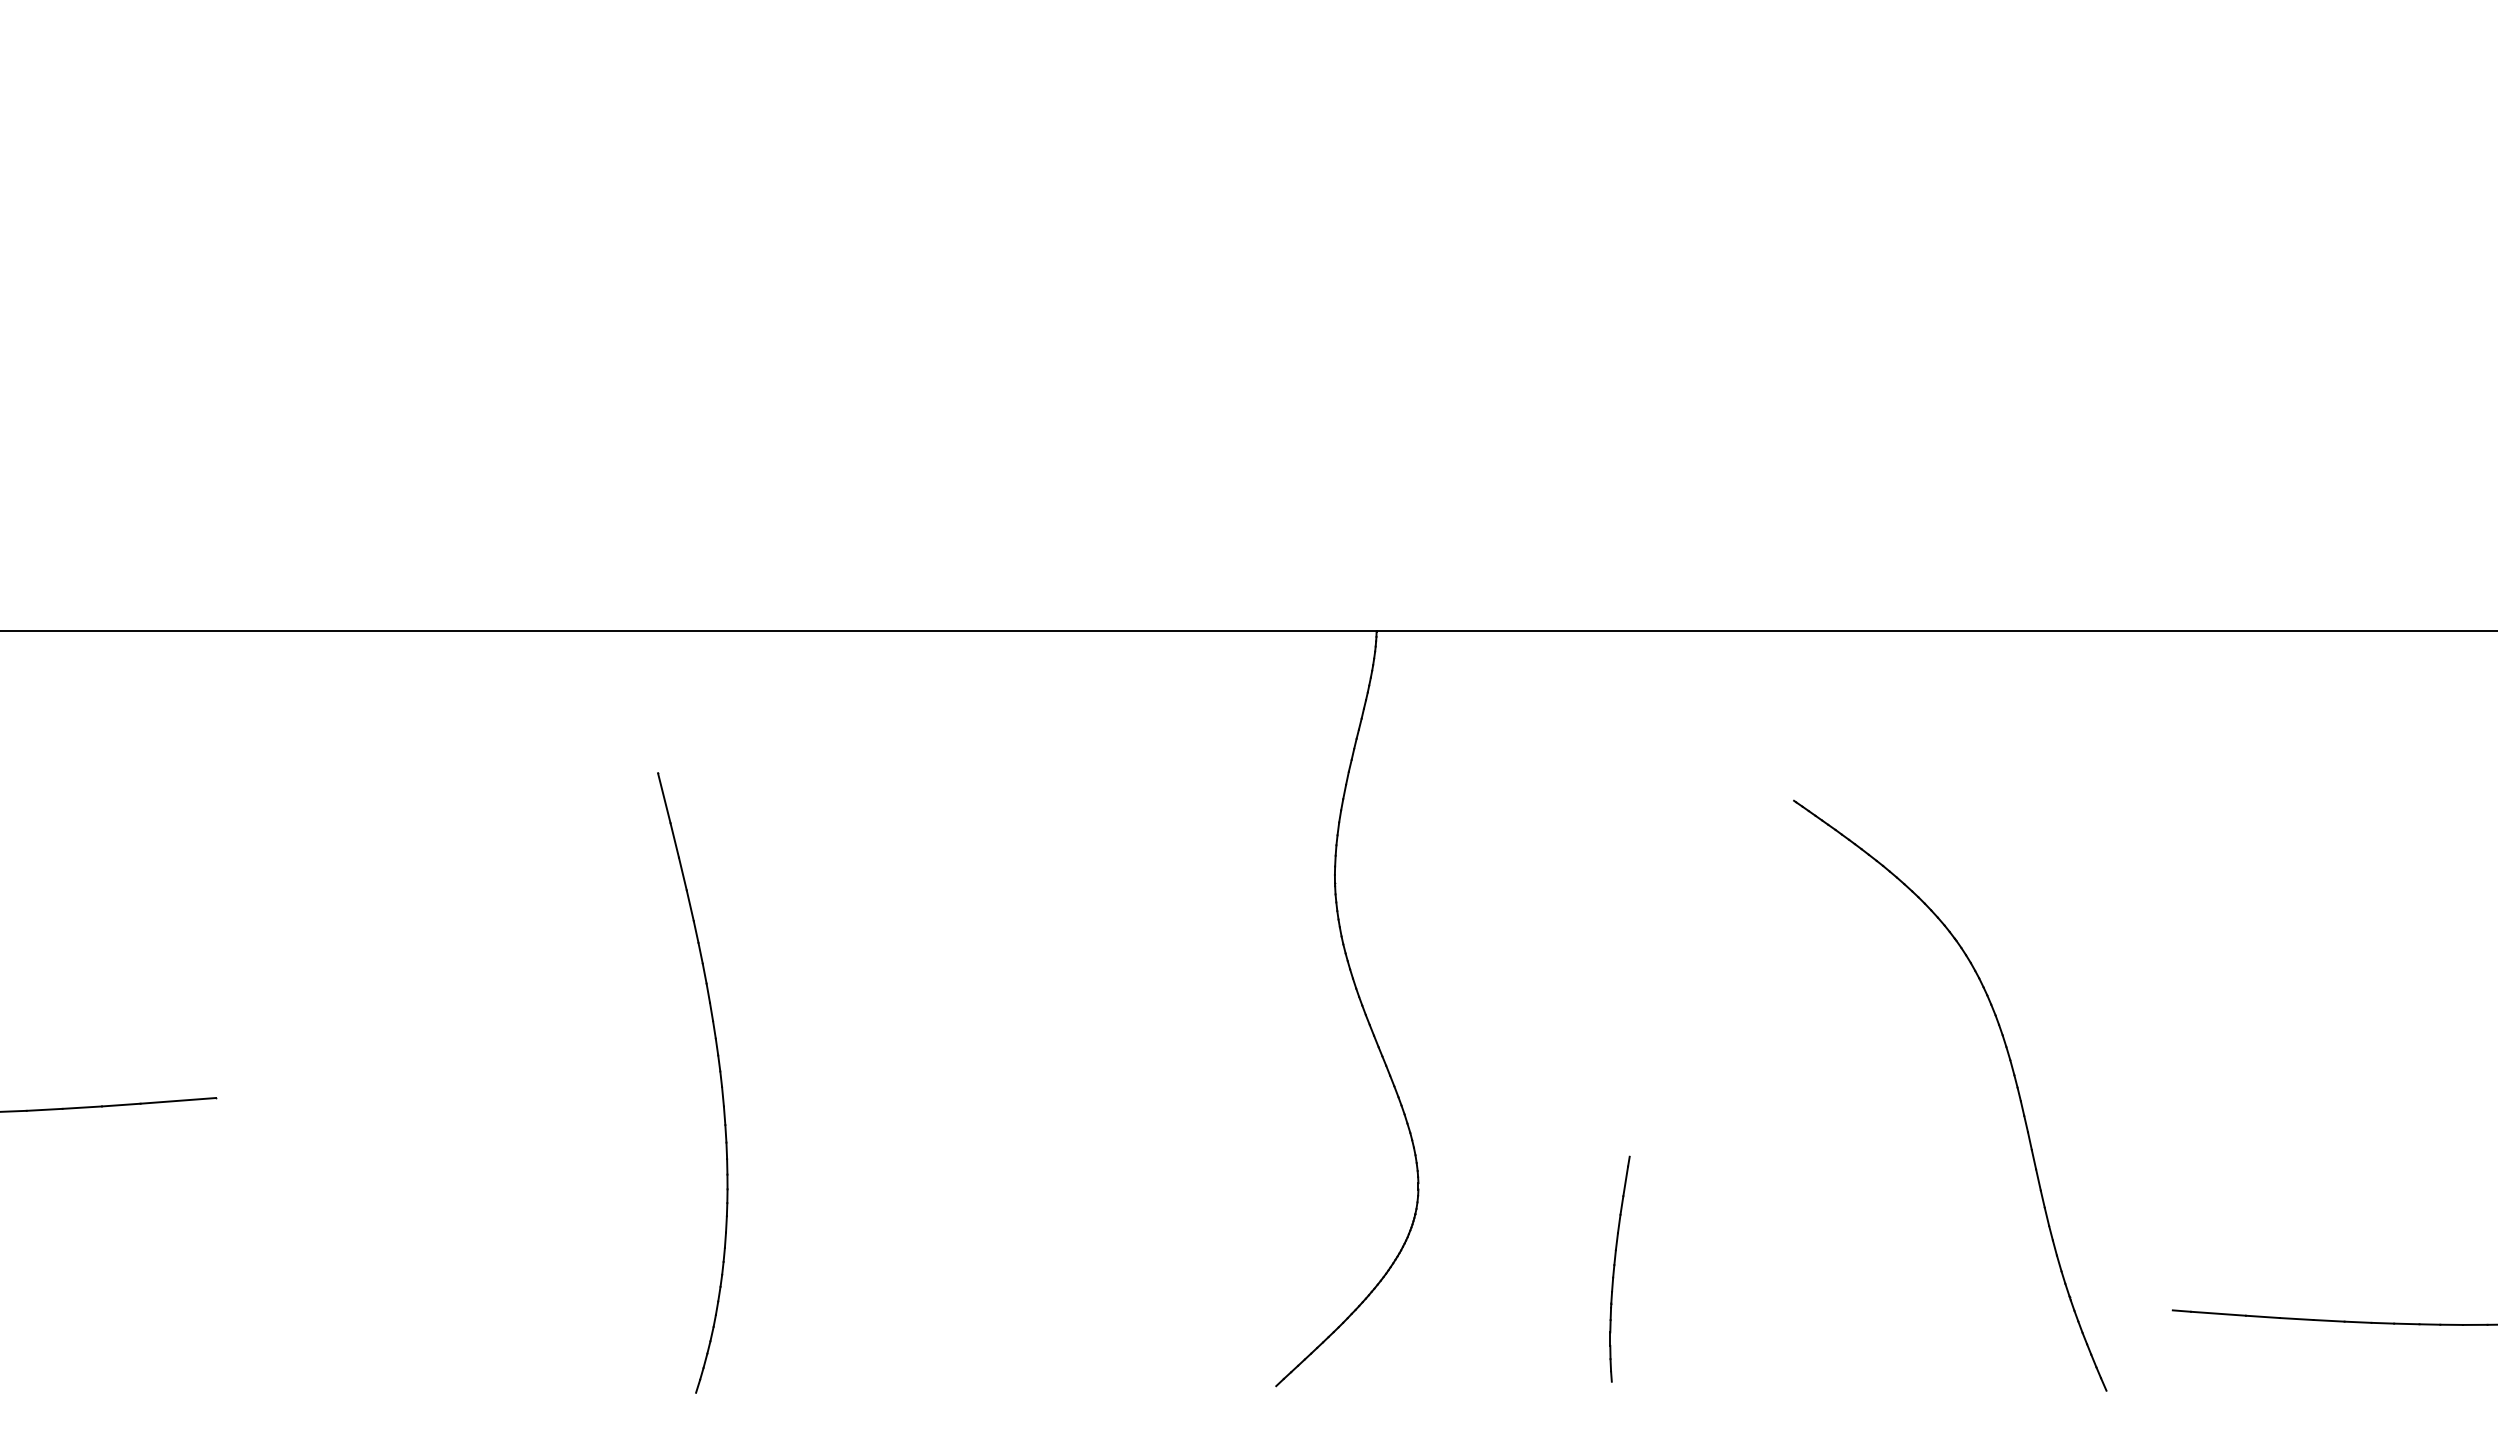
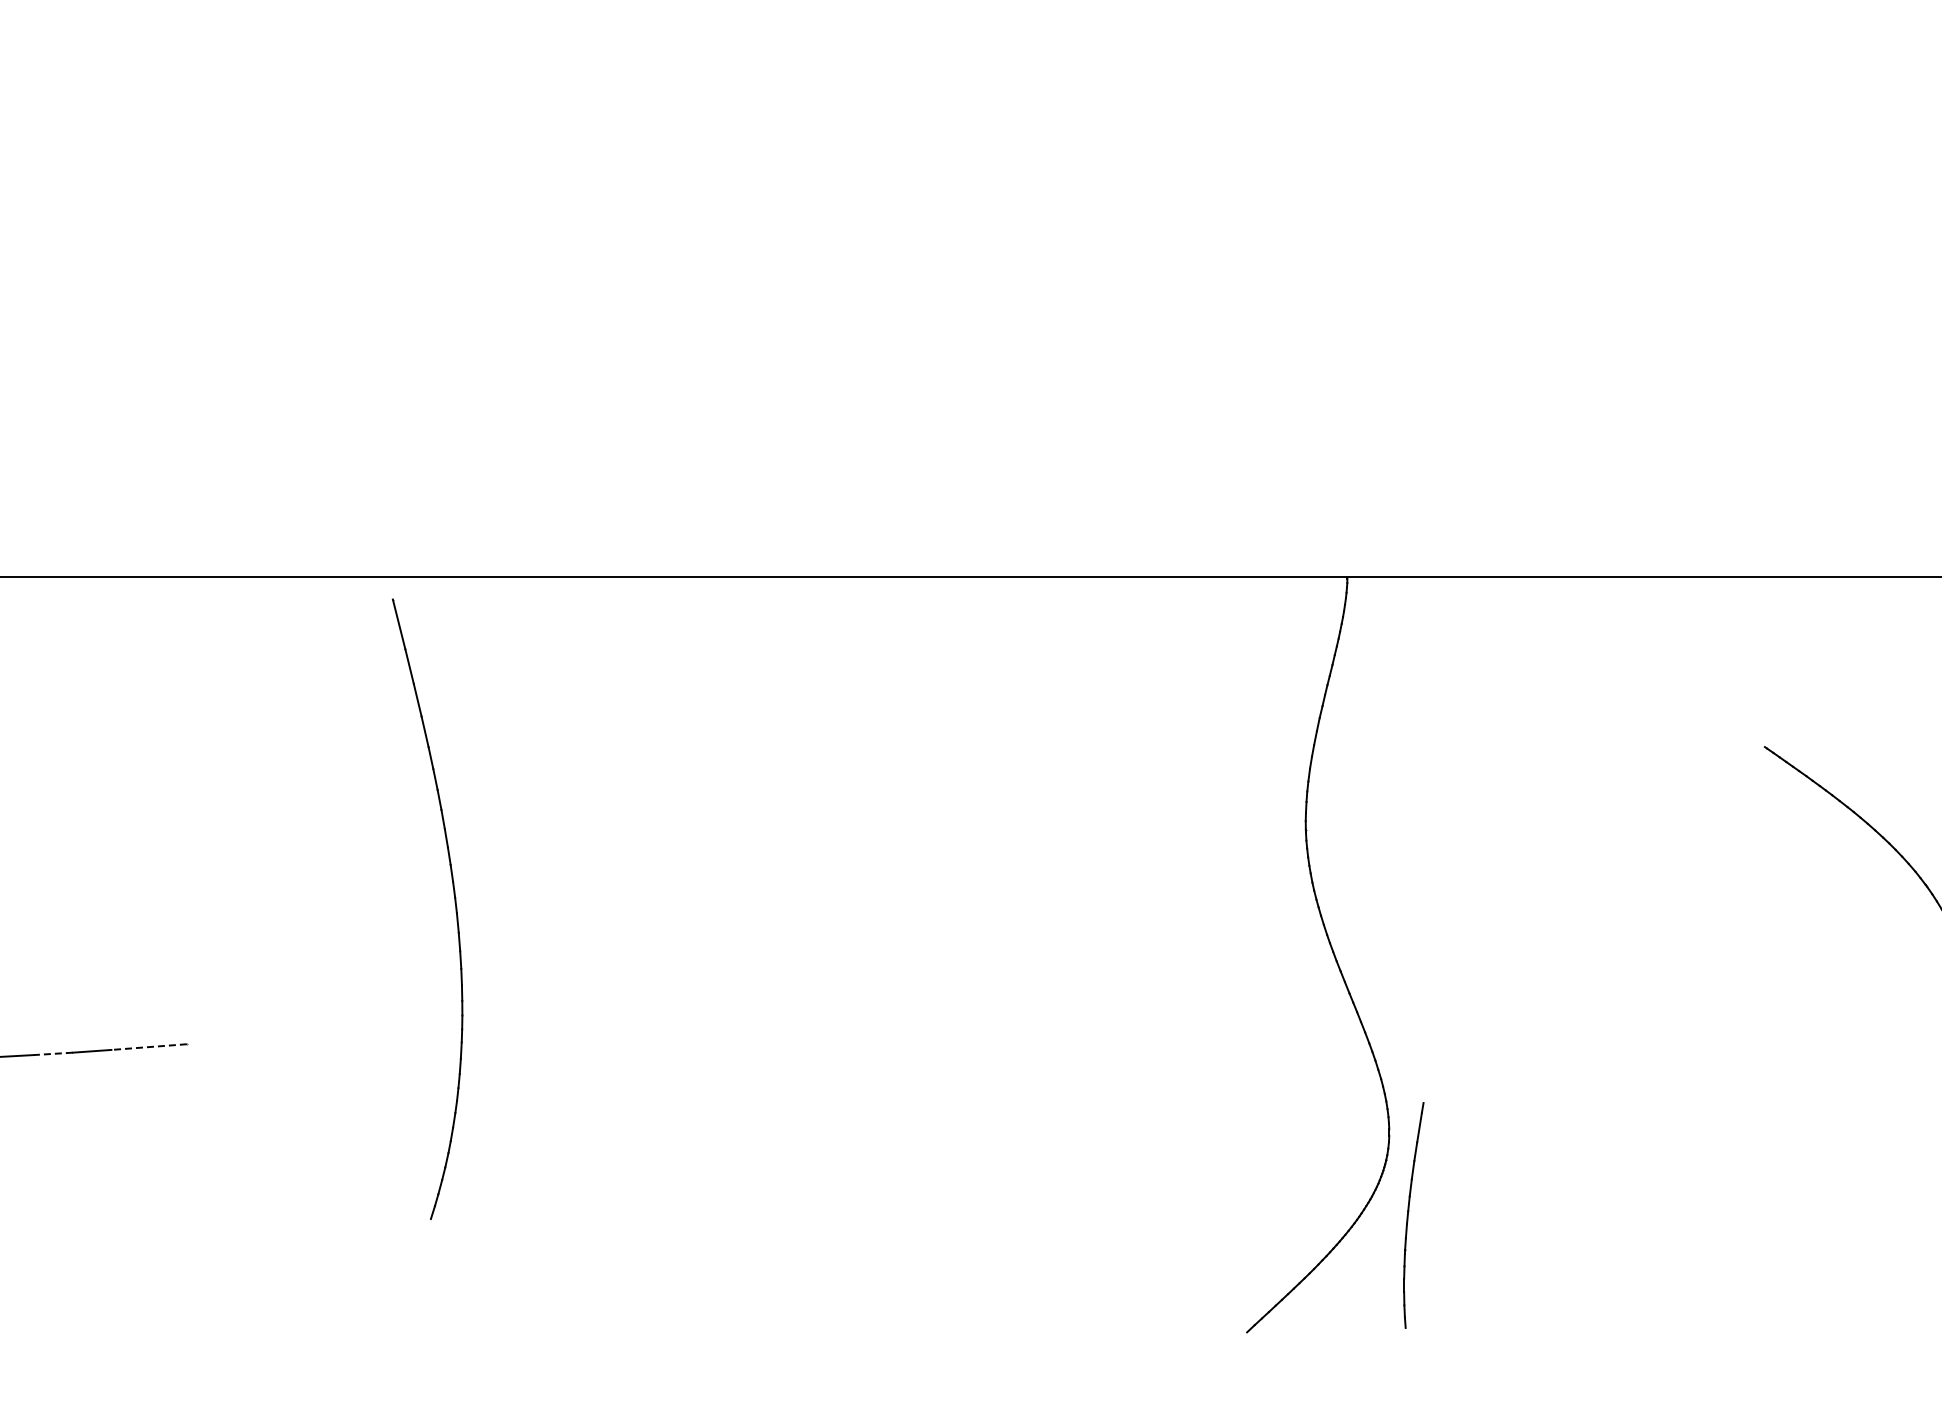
part: (719, 1075) -> (454, 901), moved
line: (178, 1100) -> (149, 1046), solid -> dashed
line: (82, 1107) -> (53, 1053), solid -> dashed
part: (1619, 1268) -> (1413, 1214), moved

